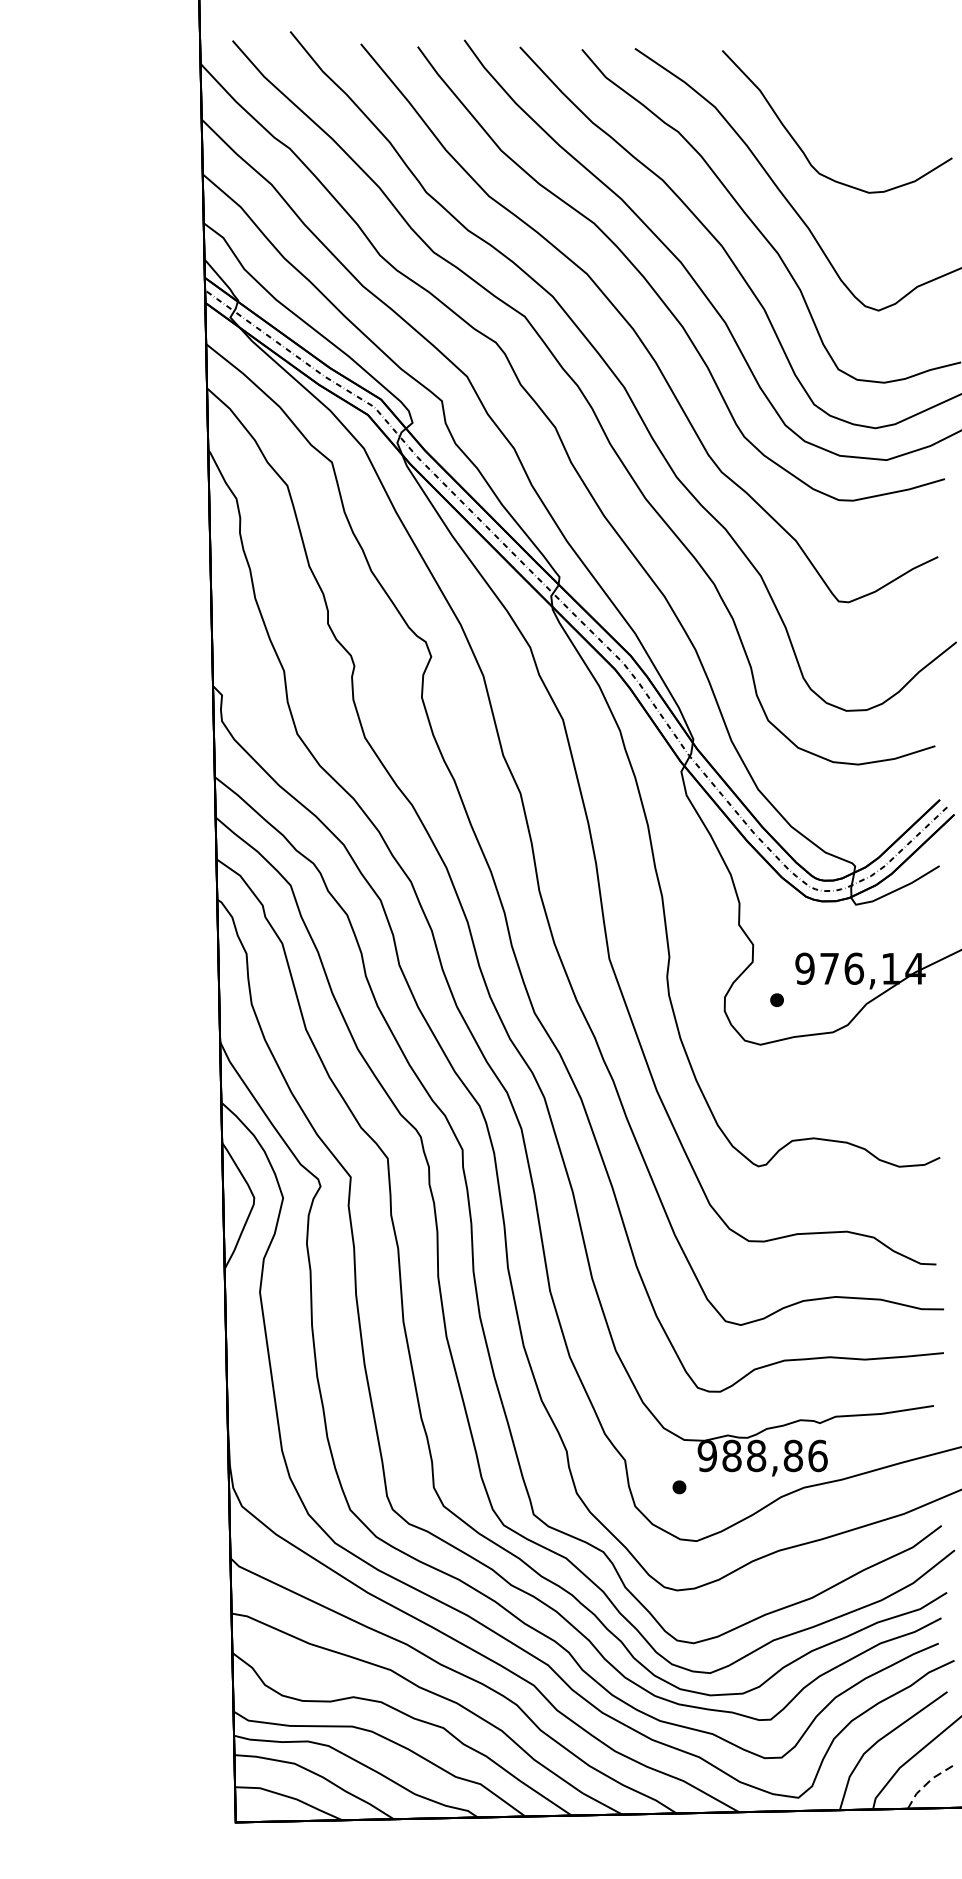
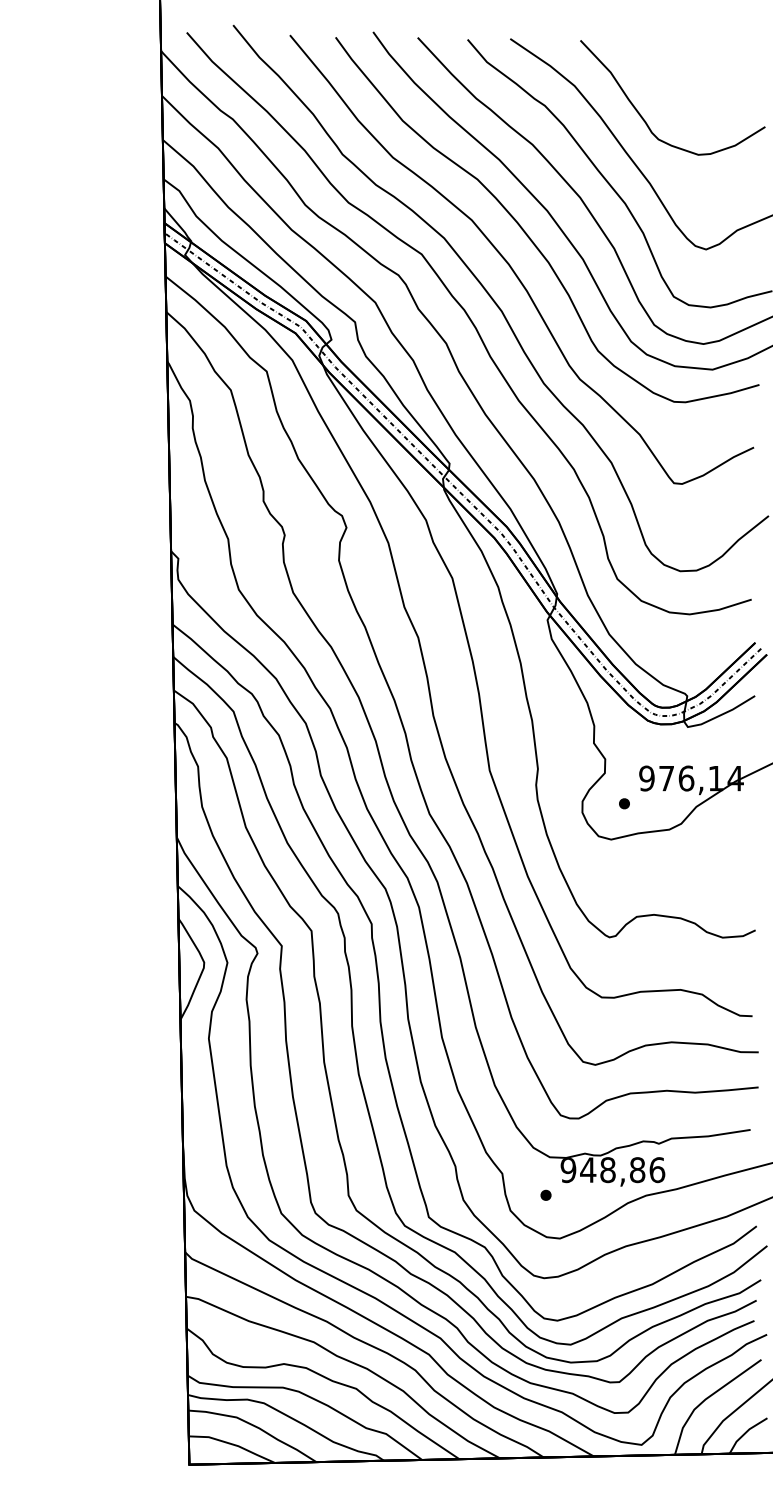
text: (732, 1456) -> (588, 1170), 988,86 -> 948,86
line: (927, 1782) -> (745, 1432), dashed -> solid

